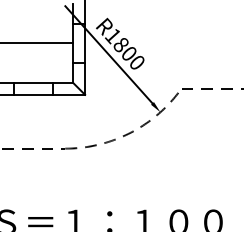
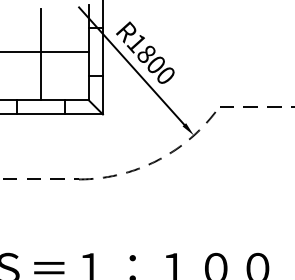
line: (33, 45) -> (40, 54), added

